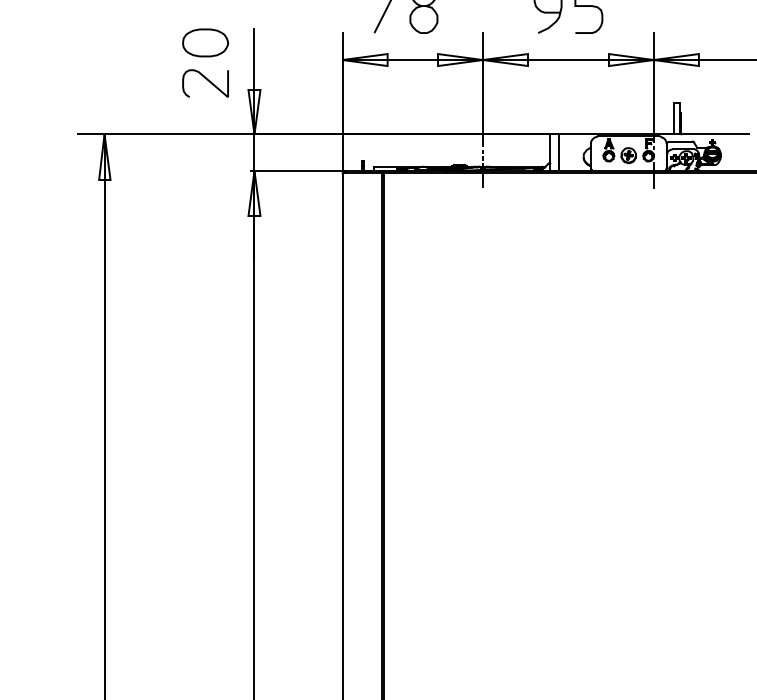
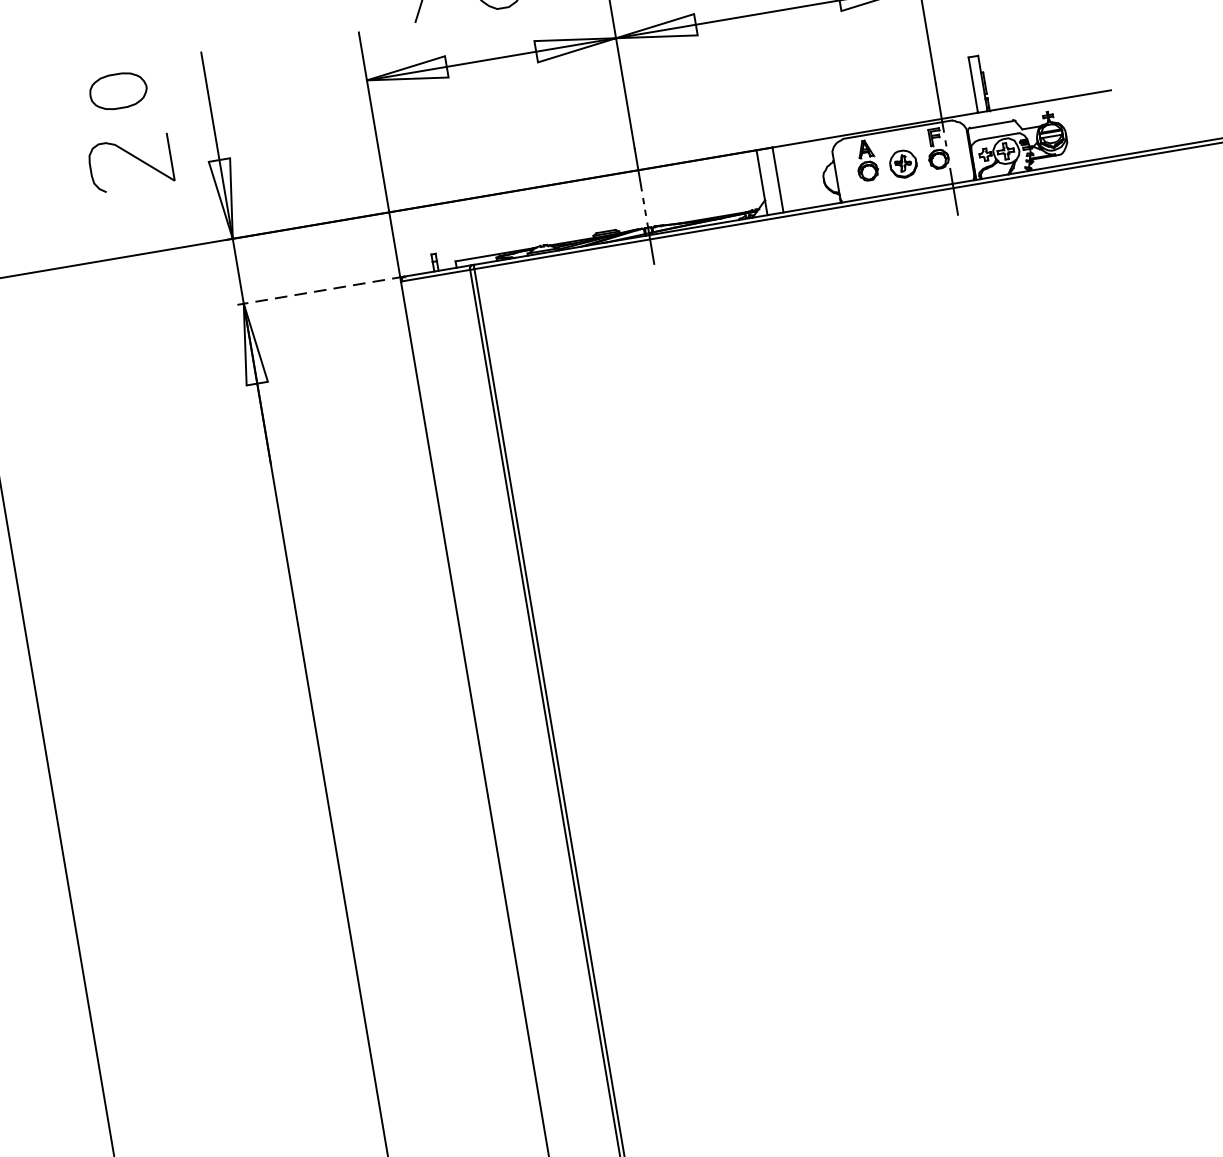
part: (205, 42) -> (118, 90), size x0.7
line: (297, 171) -> (320, 291), solid -> dashed

